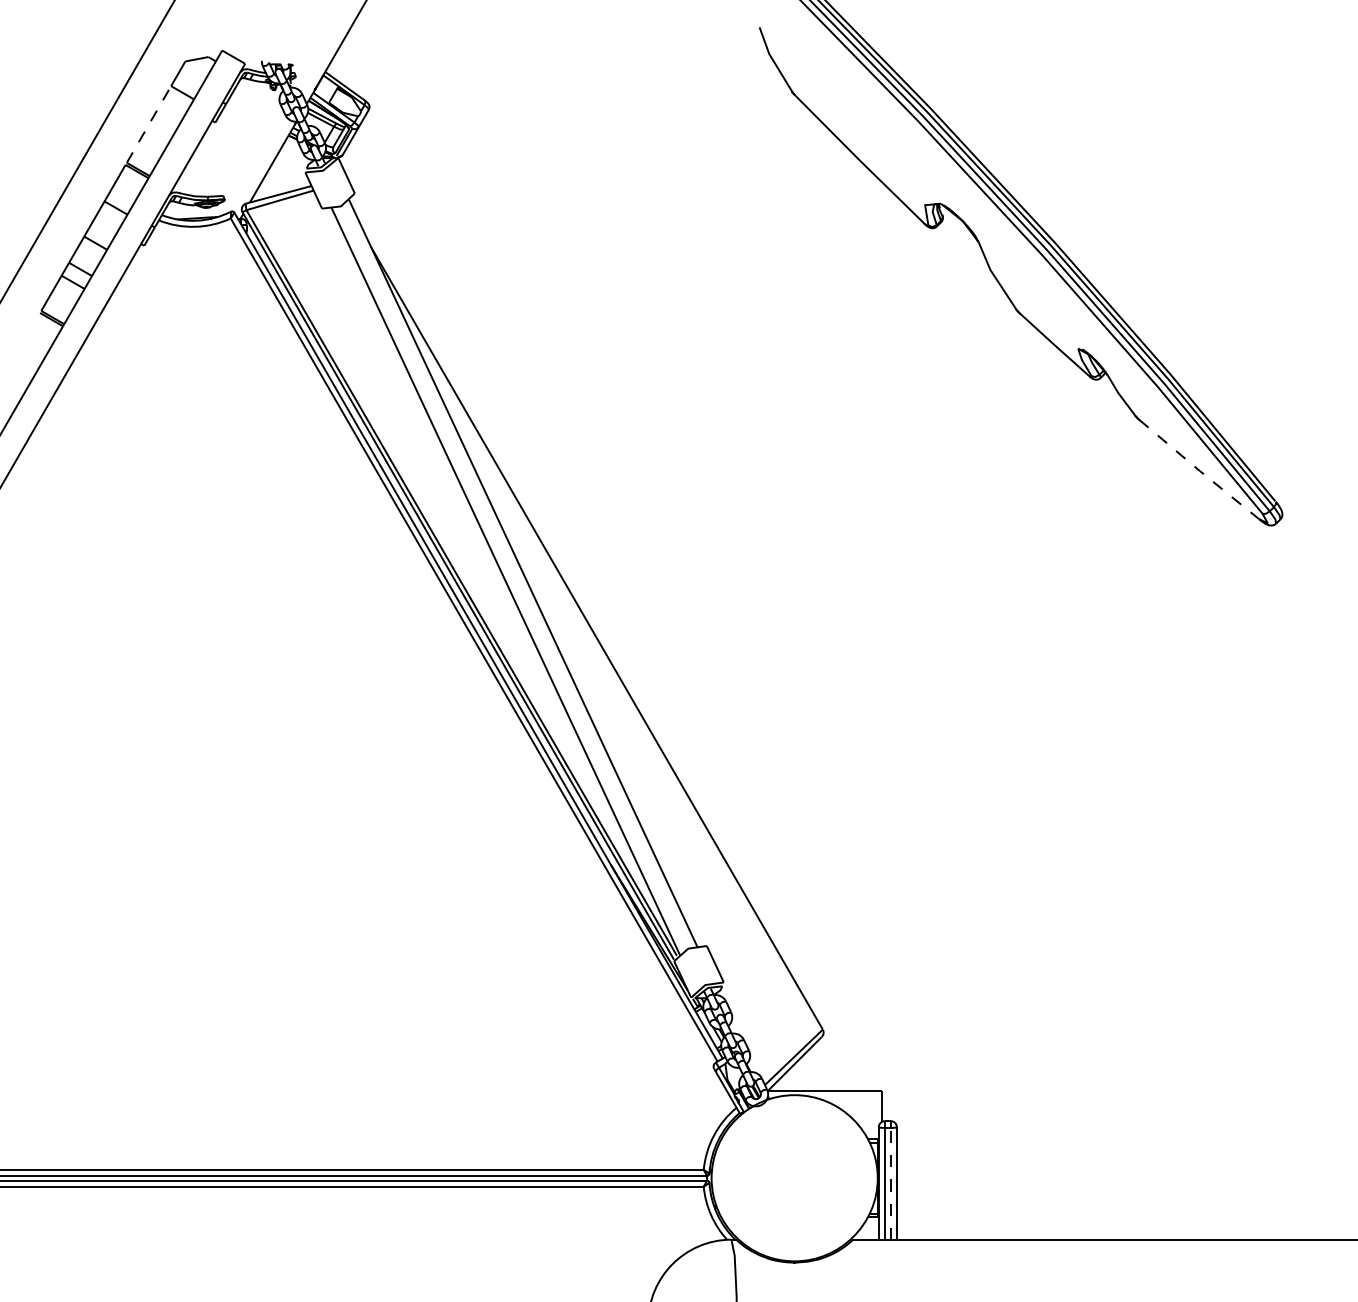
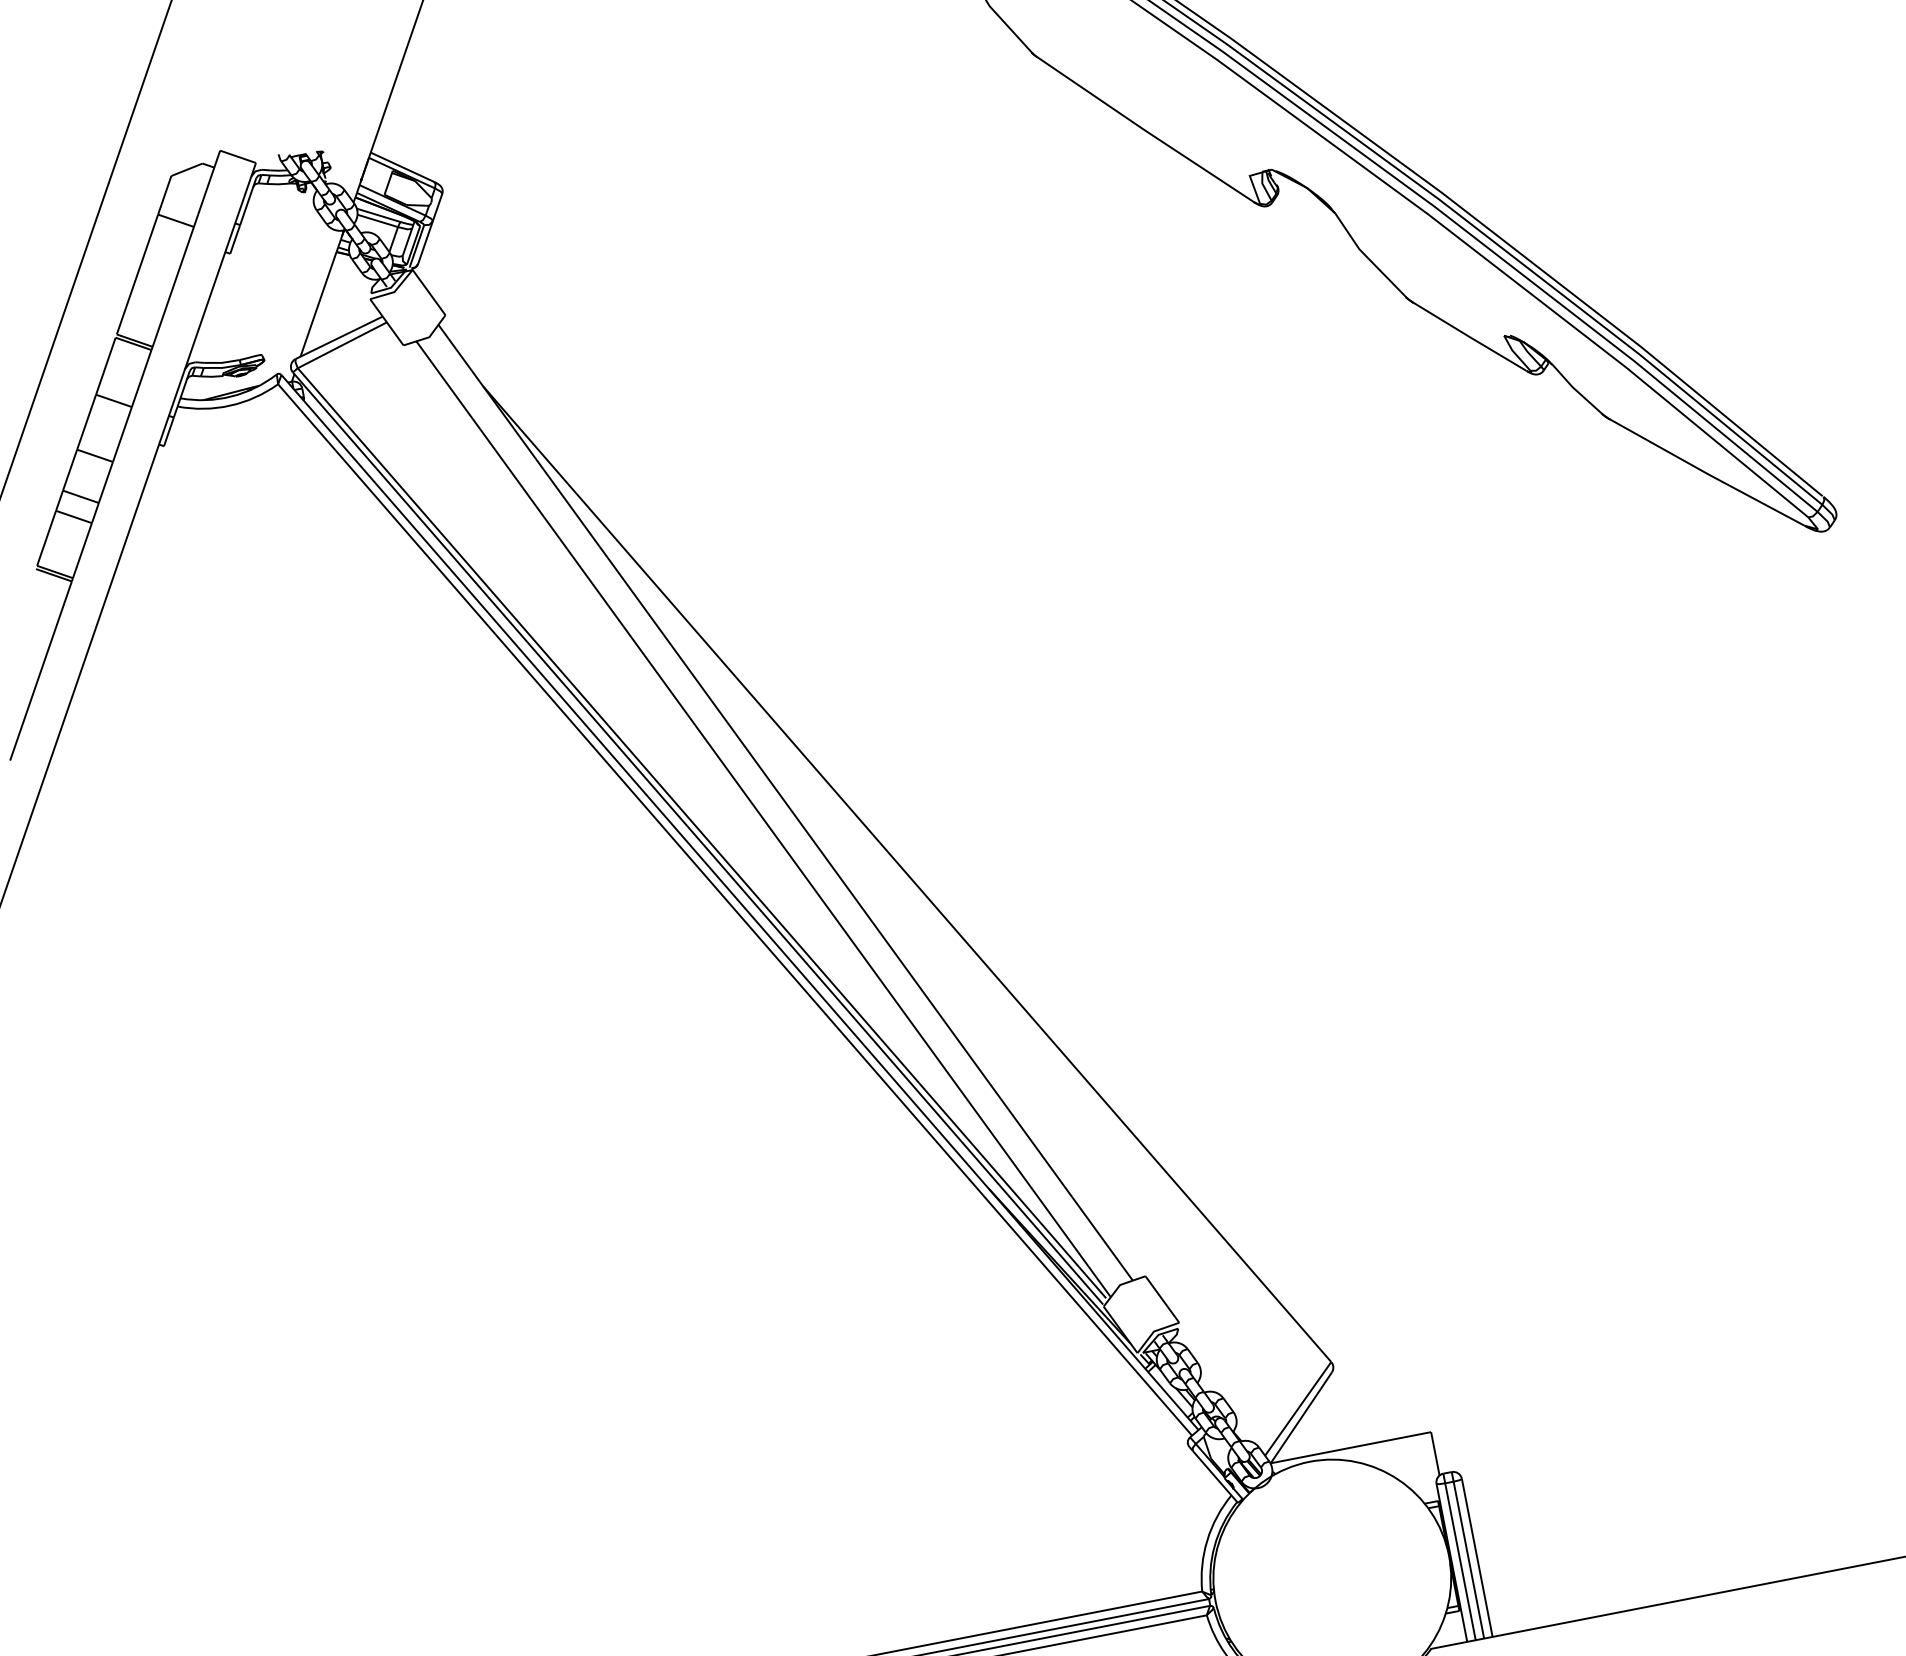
line: (149, 124) -> (138, 274), dashed -> solid
line: (1199, 470) -> (1707, 473), dashed -> solid
line: (890, 1184) -> (1468, 1561), dashed -> solid

